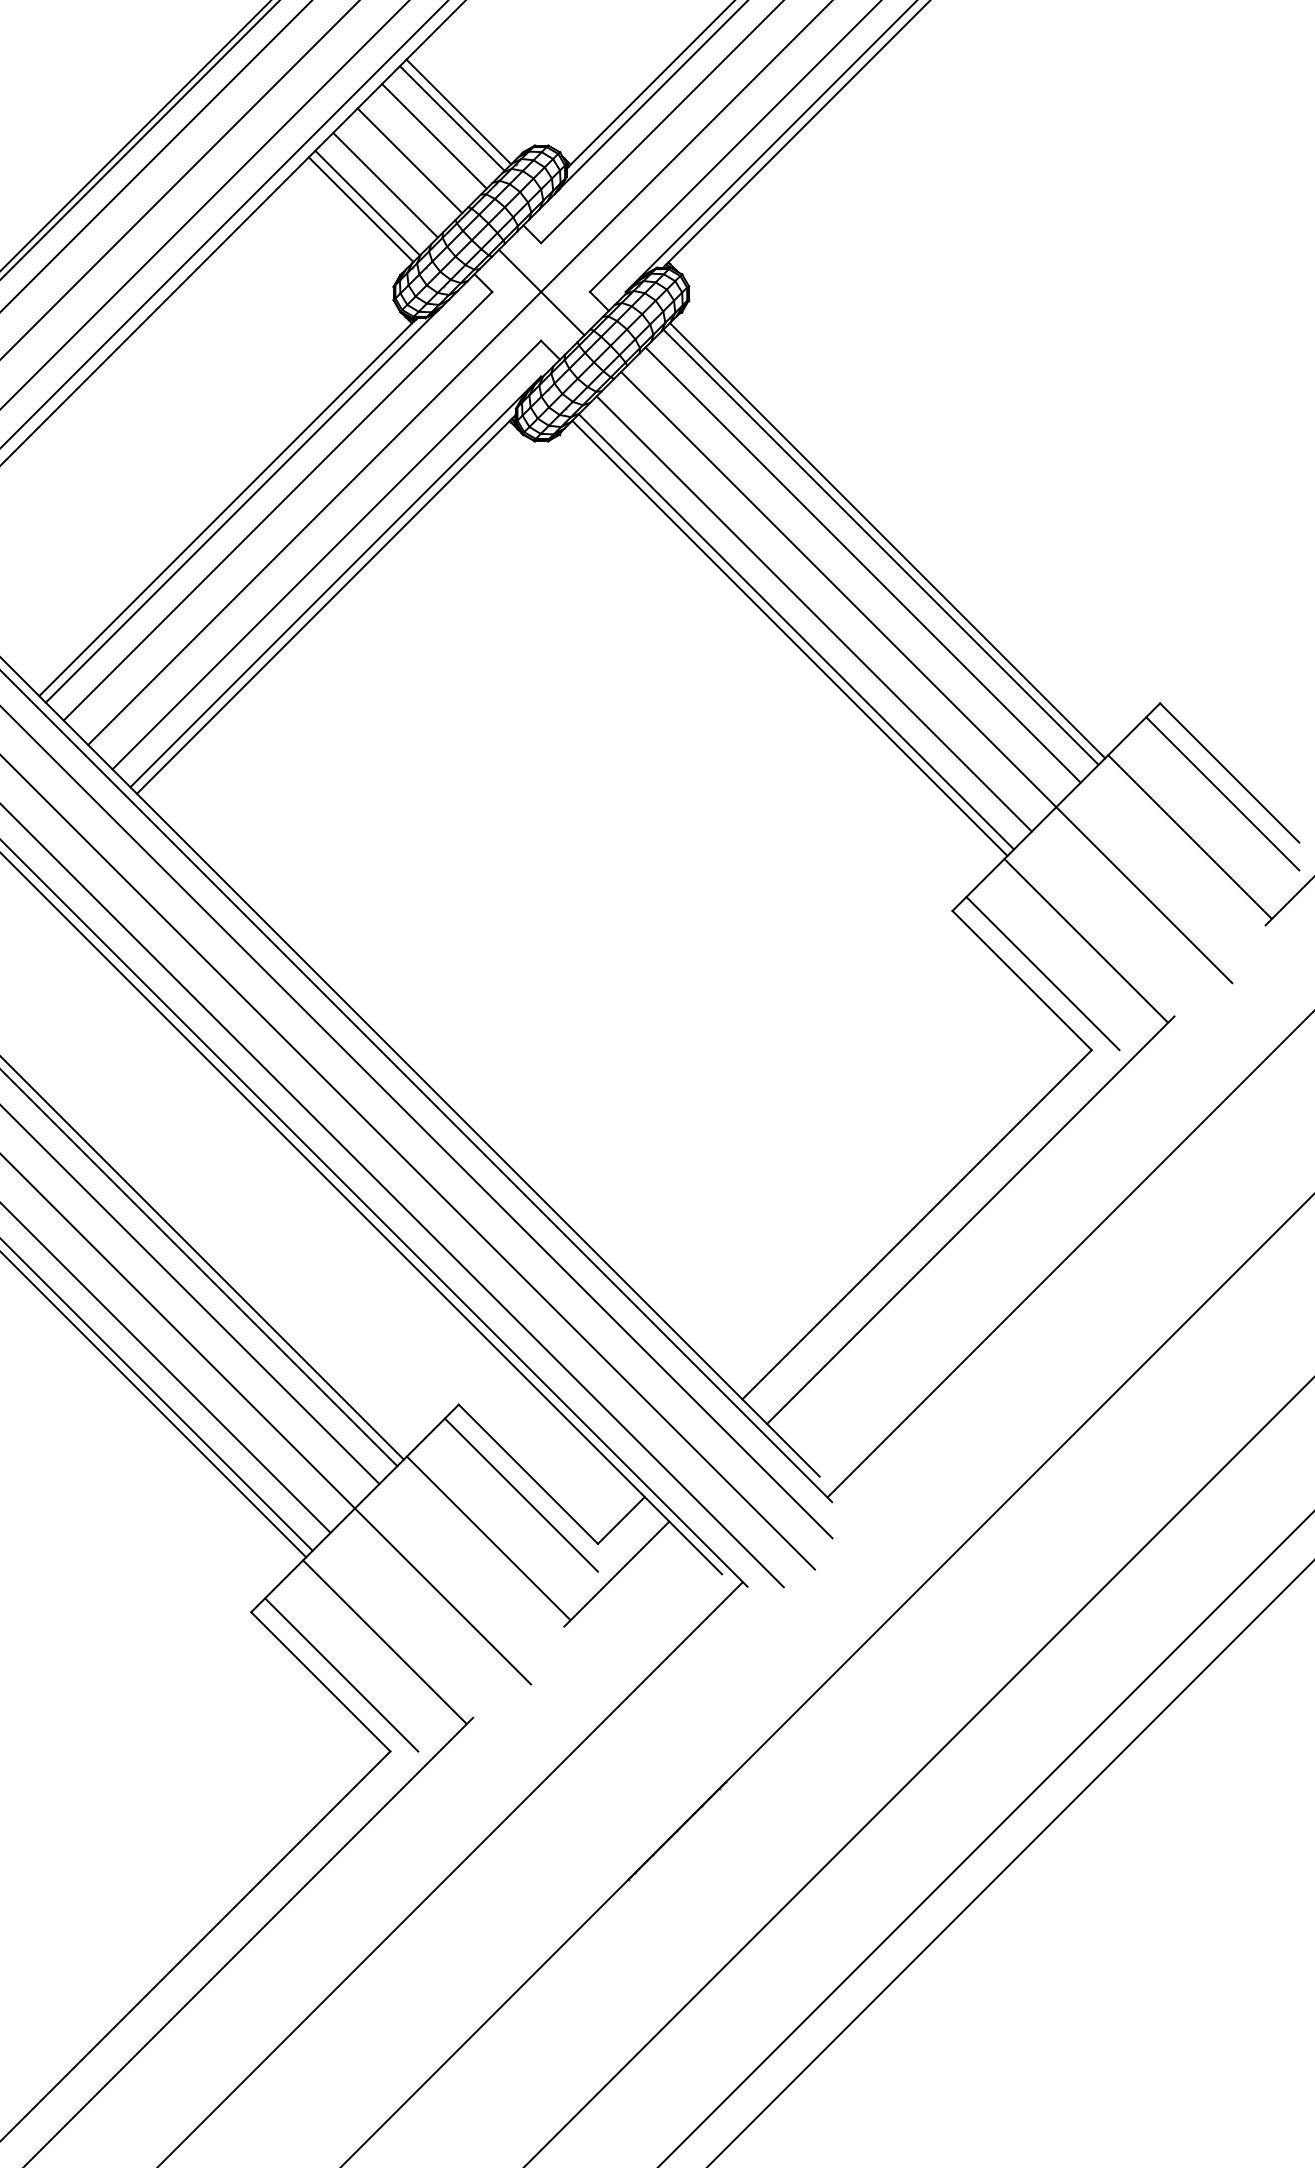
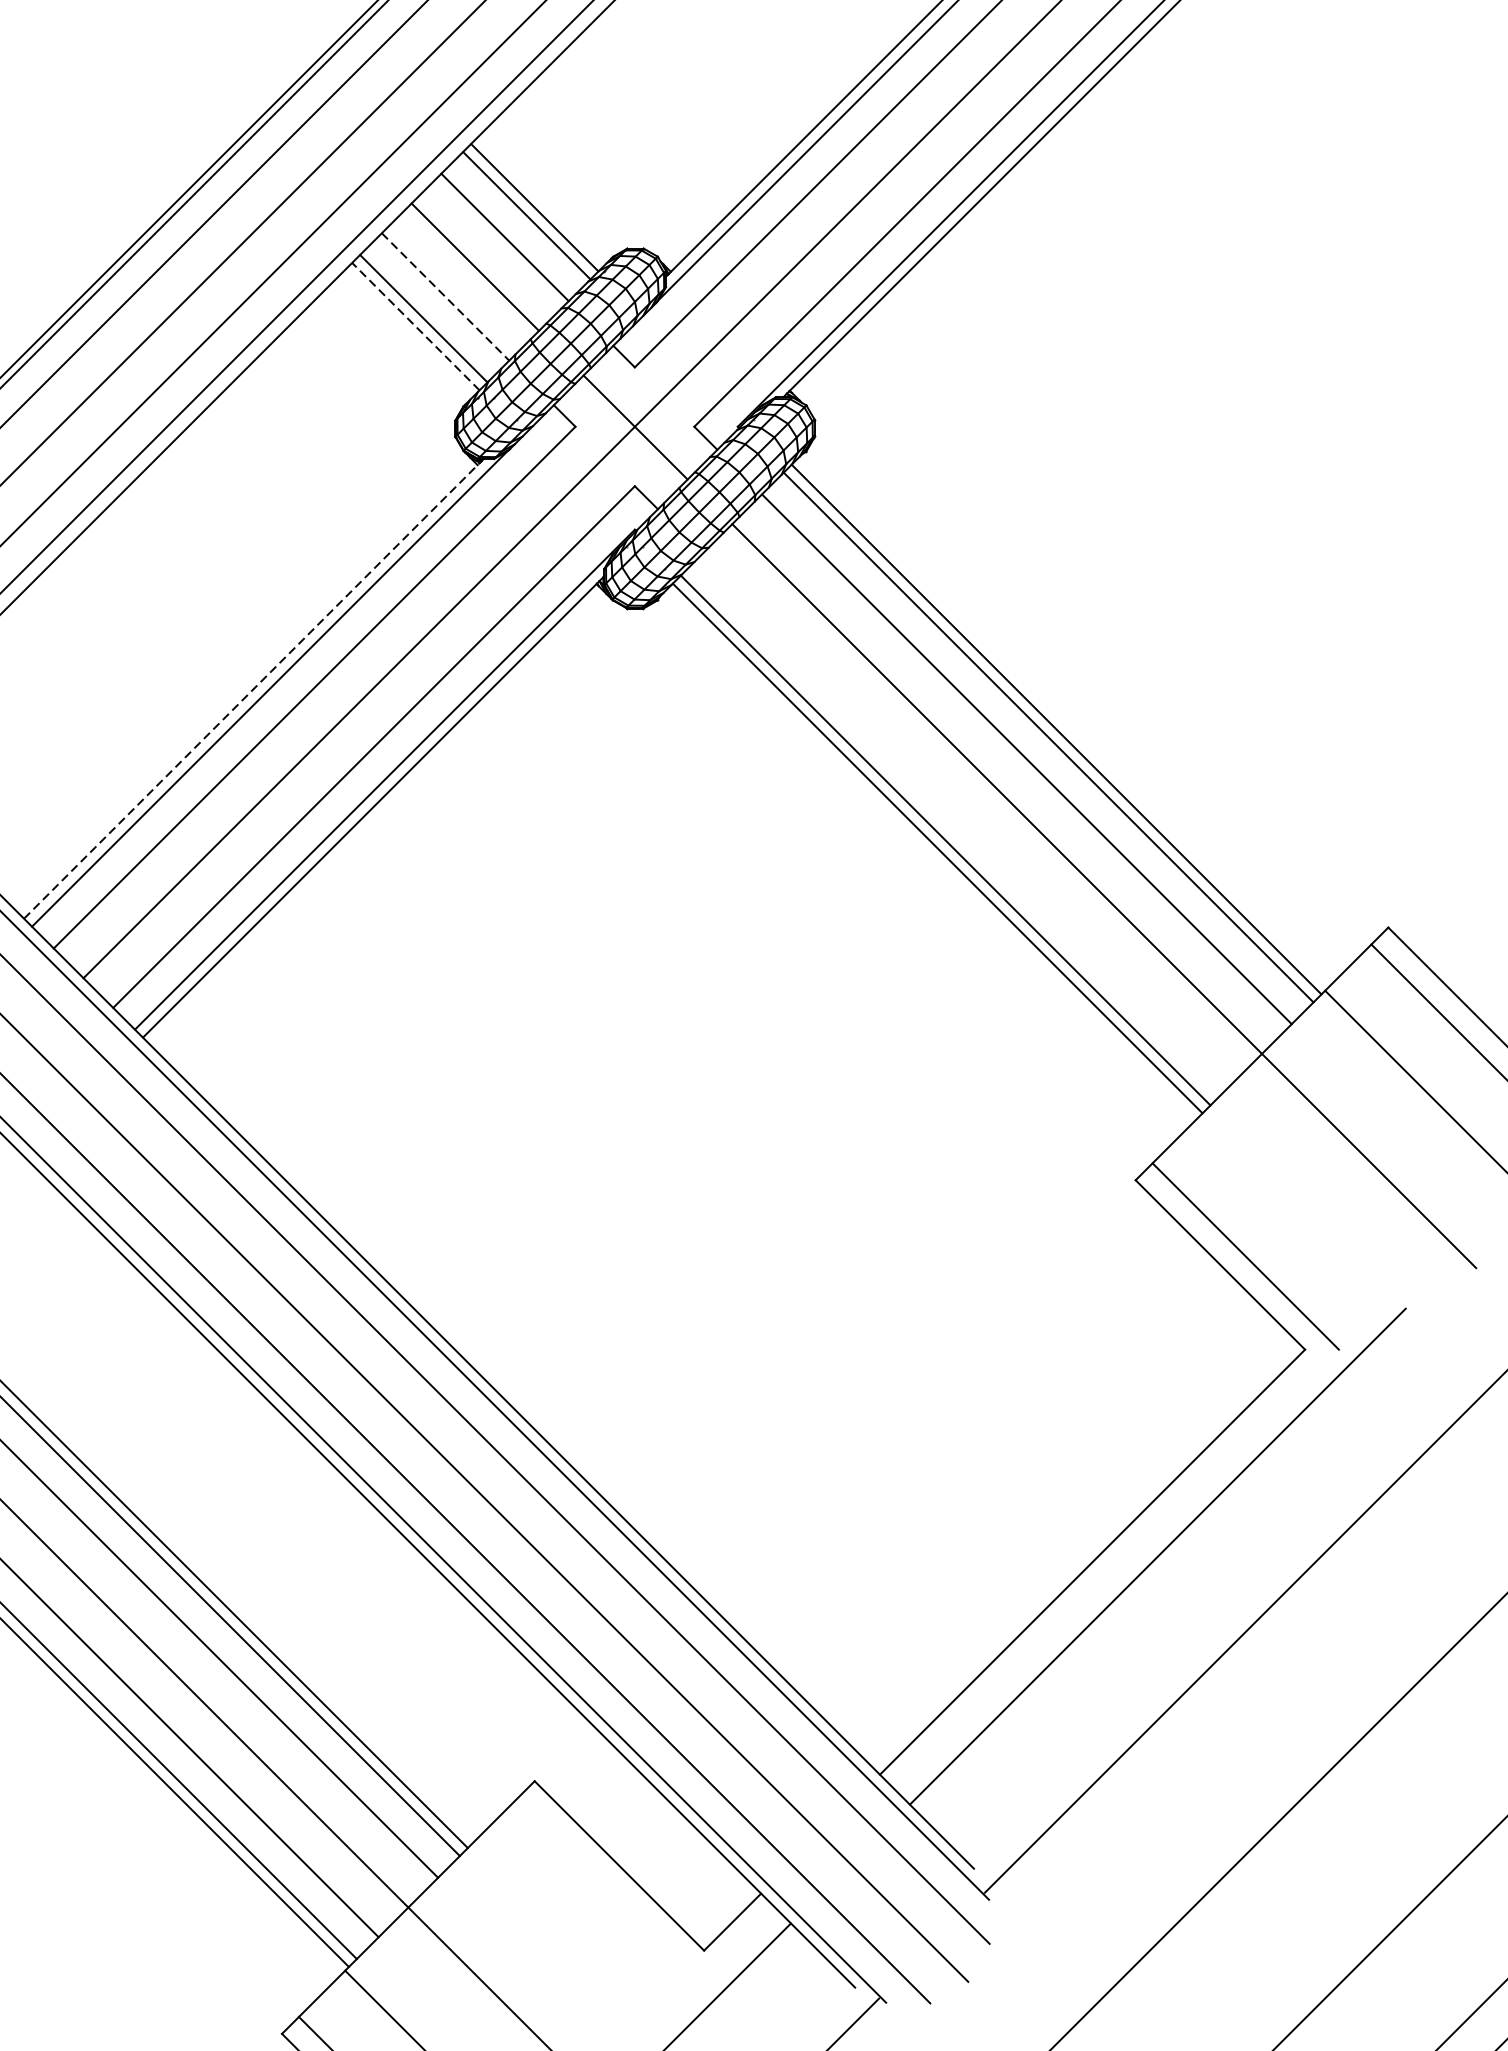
line: (385, 185) -> (445, 297), solid -> dashed
line: (360, 209) -> (415, 326), solid -> dashed
line: (228, 506) -> (254, 687), solid -> dashed
line: (813, 613) -> (966, 818), removed
line: (1085, 940) -> (1297, 1216), removed
line: (521, 1494) -> (611, 1890), removed
line: (488, 1537) -> (570, 1942), removed

